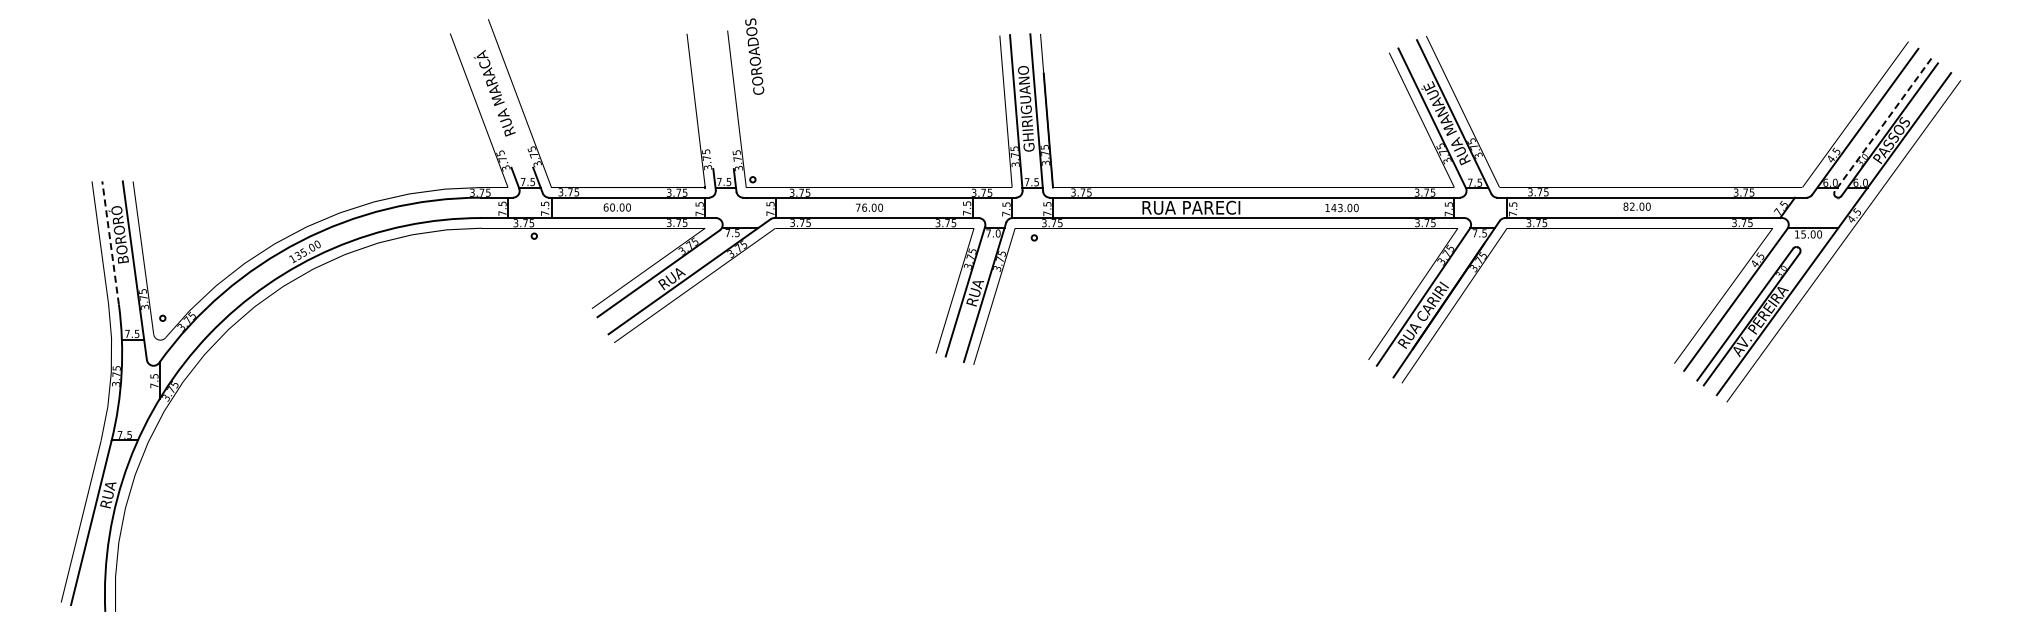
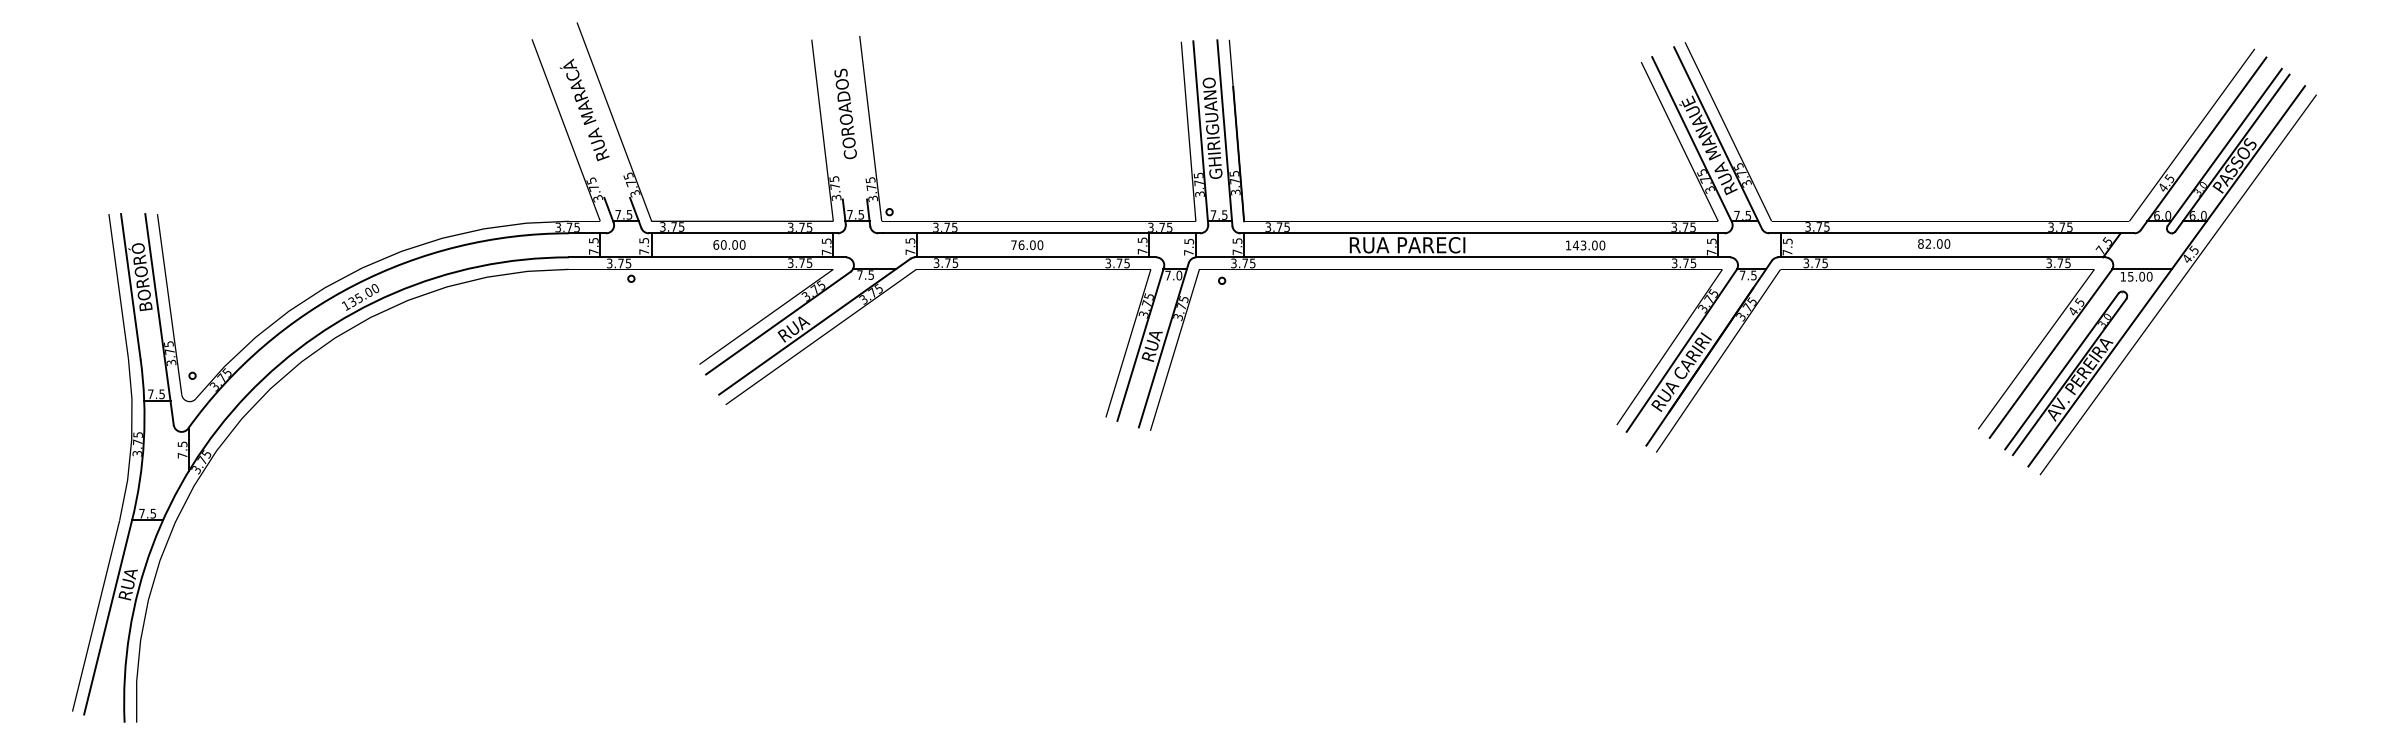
text: (754, 56) -> (845, 113), moved
line: (1882, 125) -> (2224, 148), dashed -> solid
line: (110, 242) -> (130, 286), dashed -> solid

